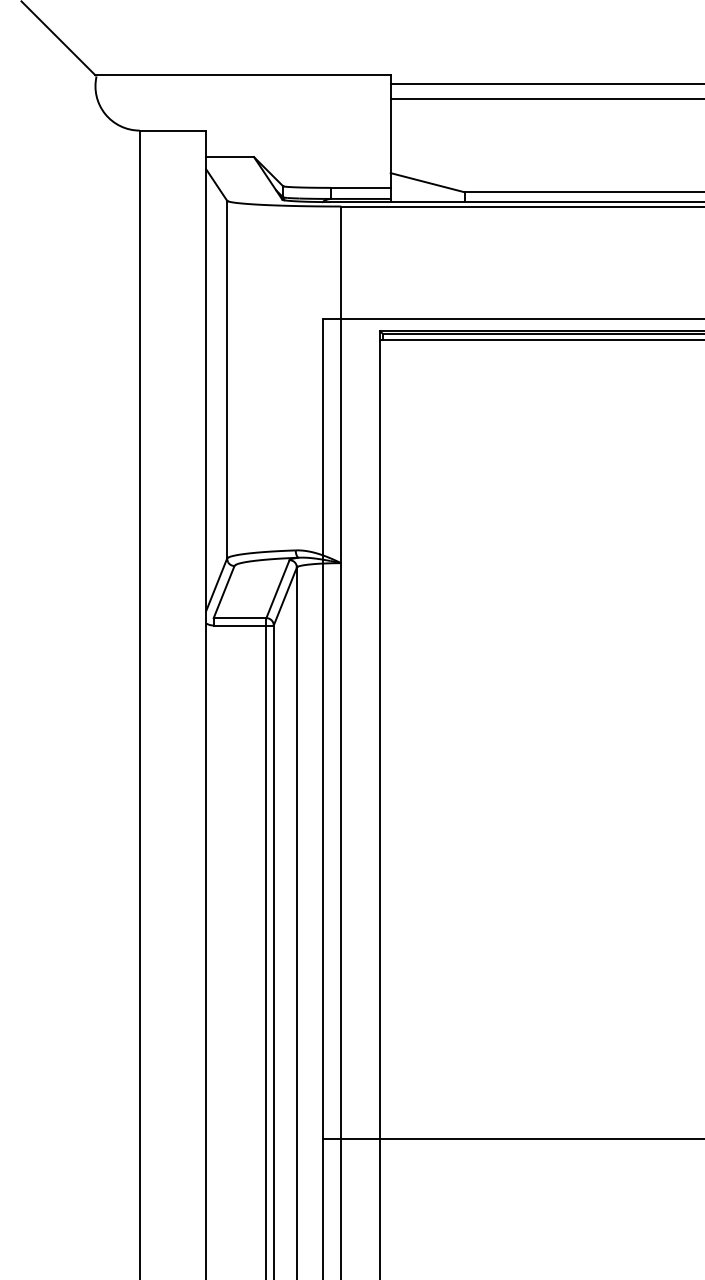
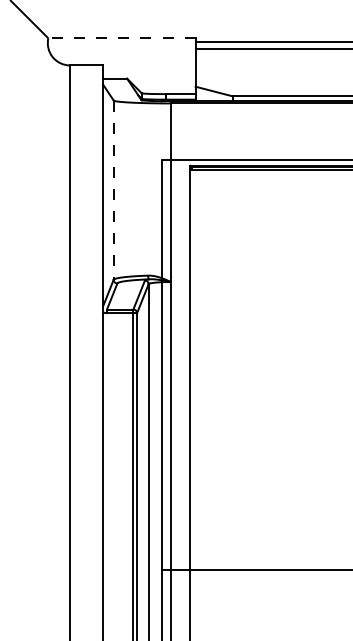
line: (242, 74) -> (121, 37), solid -> dashed
line: (226, 380) -> (113, 190), solid -> dashed

